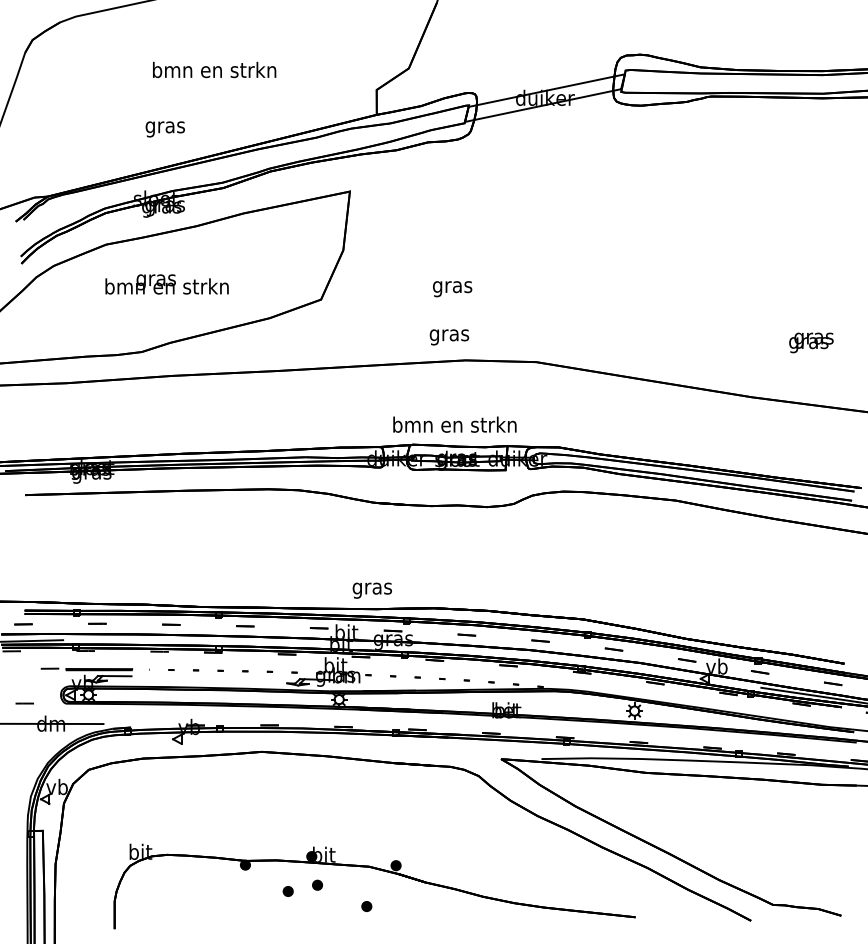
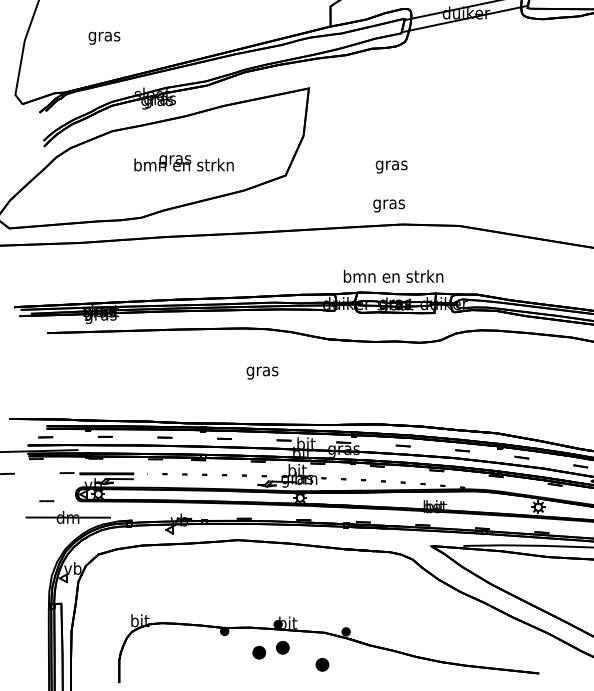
text: (164, 129) -> (103, 38), moved
text: (166, 284) -> (183, 163), moved
text: (371, 590) -> (261, 372), moved
part: (317, 884) -> (282, 647), size x1.6
part: (287, 891) -> (258, 652), size x1.6
part: (366, 906) -> (322, 664), size x1.6

